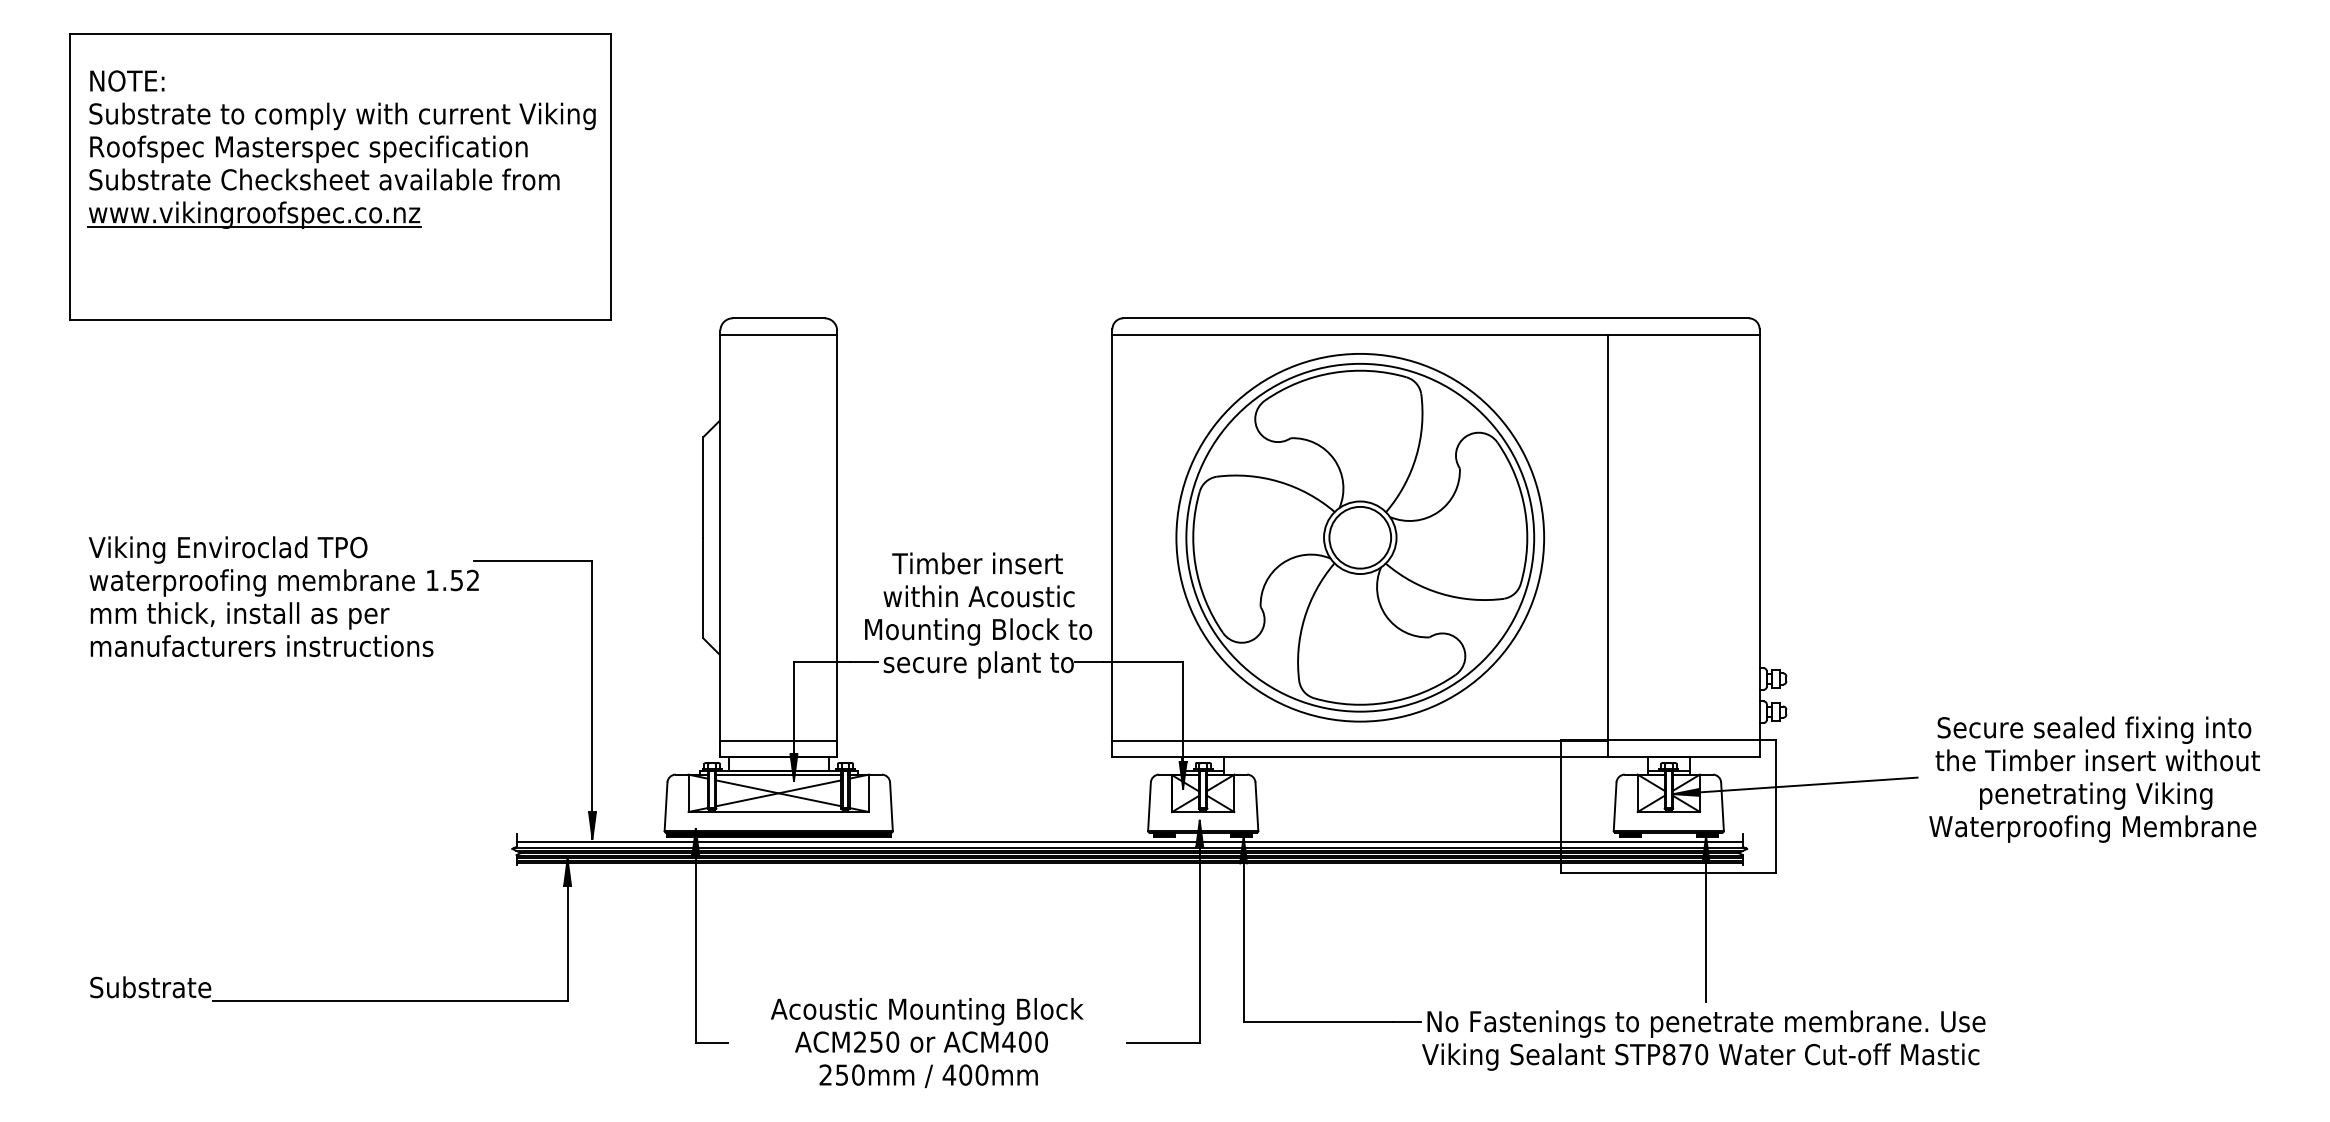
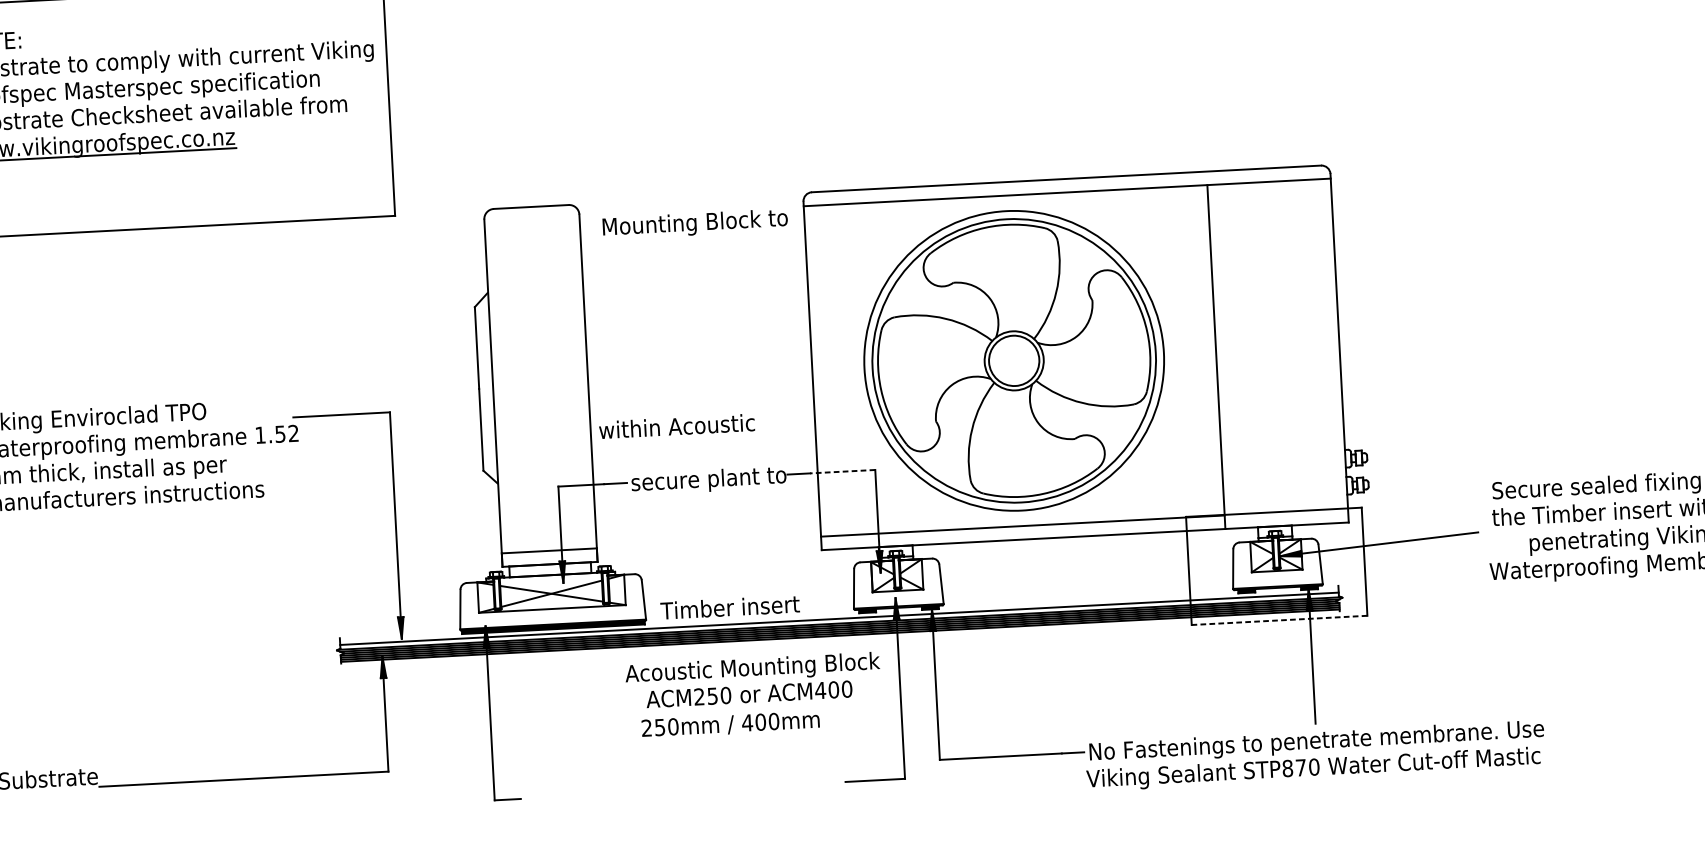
line: (778, 334) -> (531, 220), removed
text: (977, 563) -> (730, 607), moved
text: (978, 596) -> (676, 426), moved
text: (978, 631) -> (695, 223), moved
line: (1142, 662) -> (842, 471), solid -> dashed
line: (778, 774) -> (550, 578), removed
line: (1668, 872) -> (1279, 620), solid -> dashed
text: (927, 1025) -> (753, 680), moved
text: (928, 1075) -> (730, 724), moved

